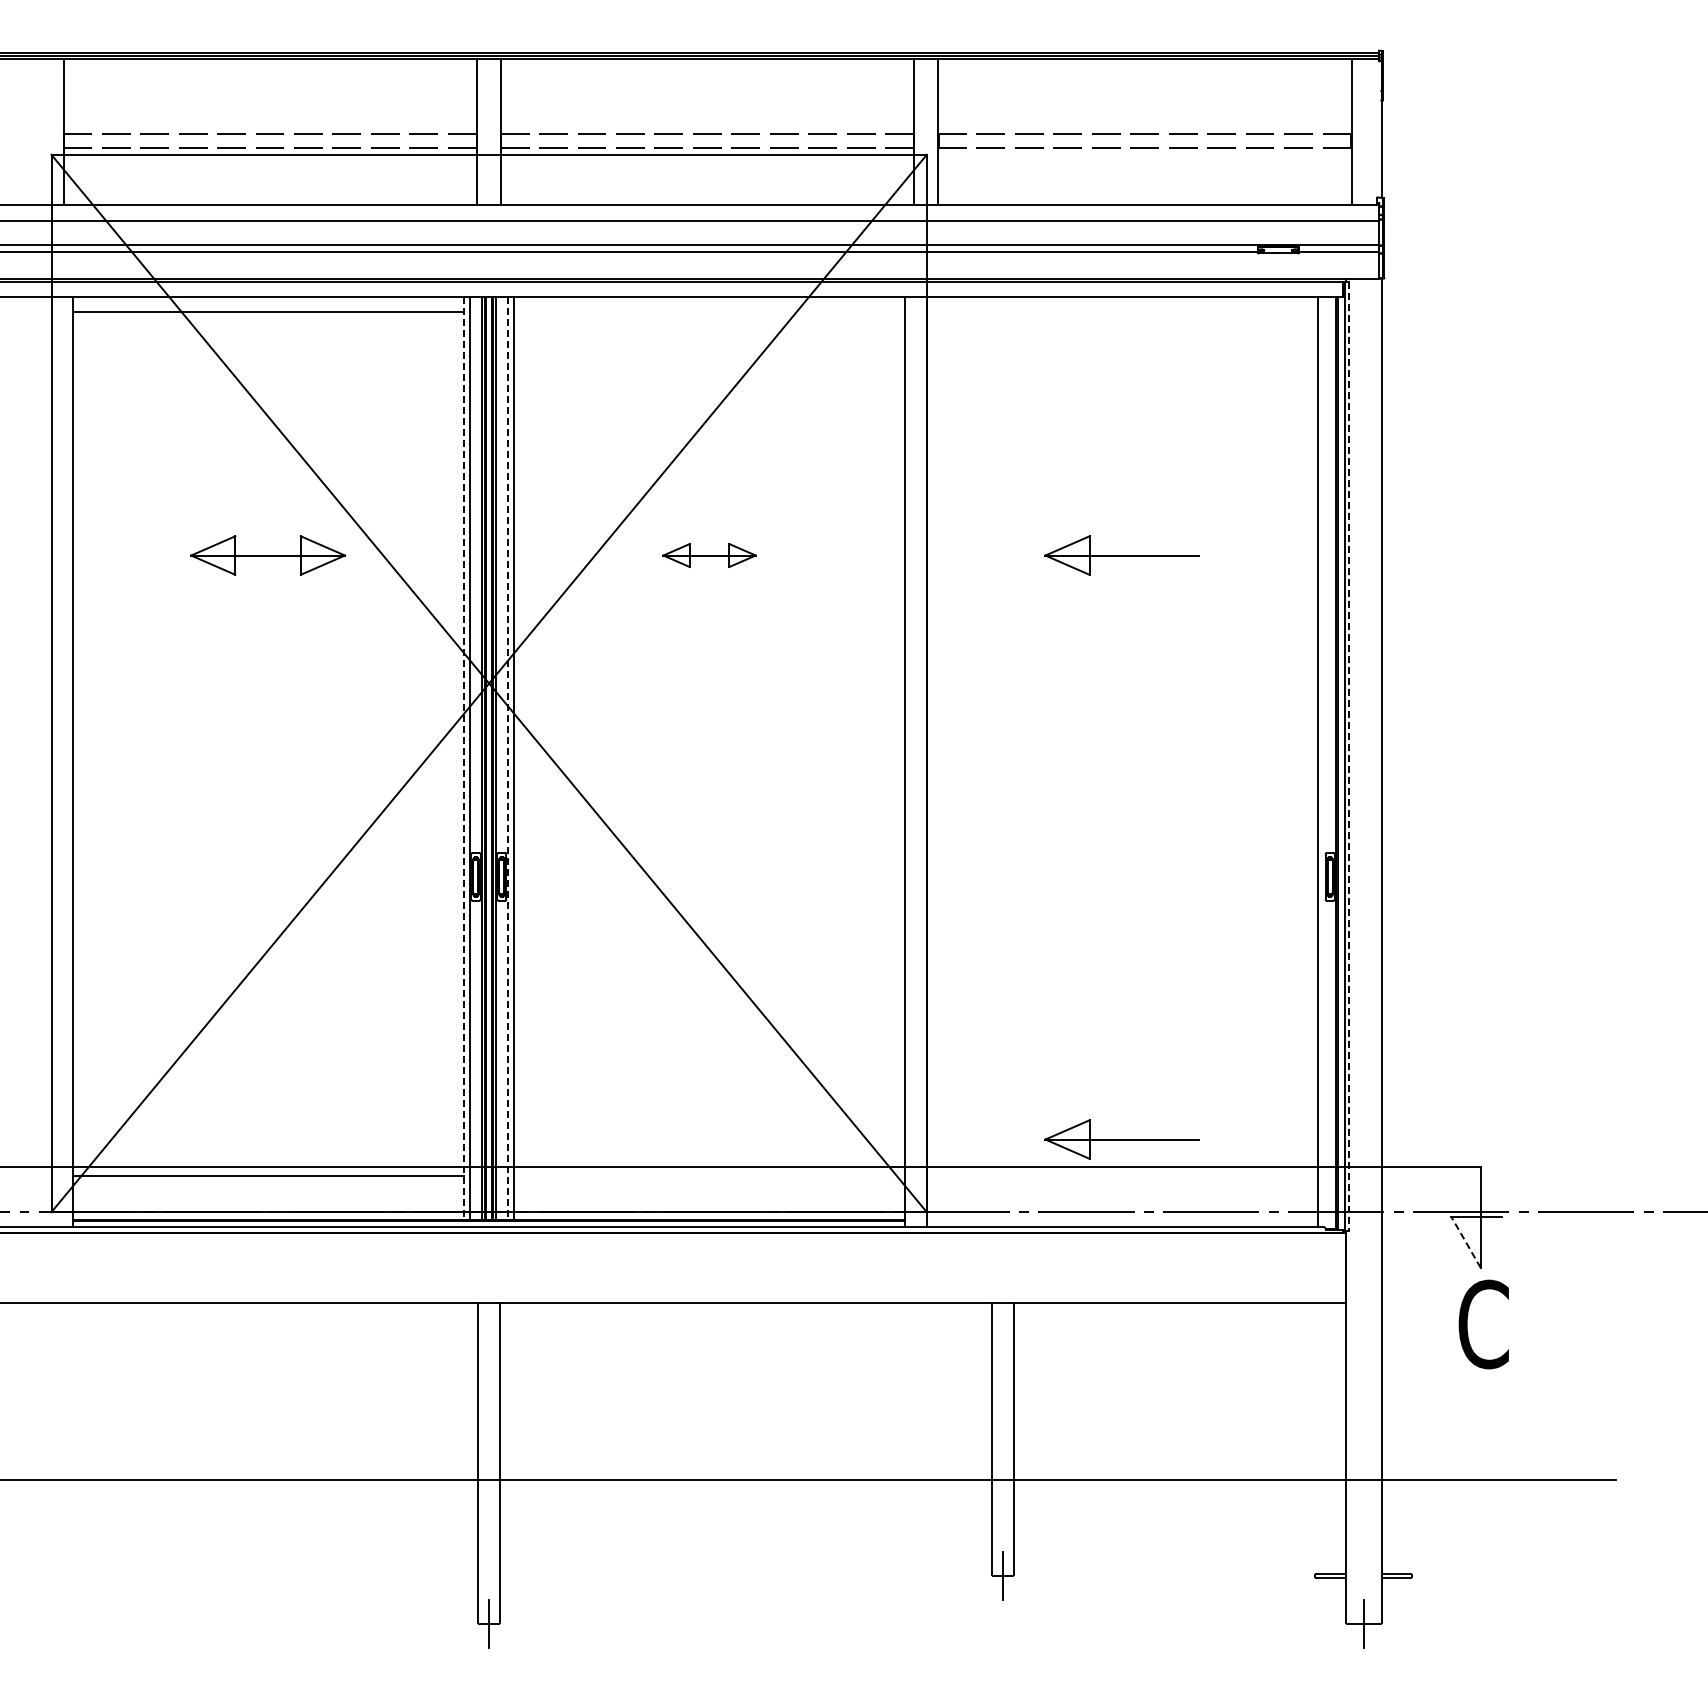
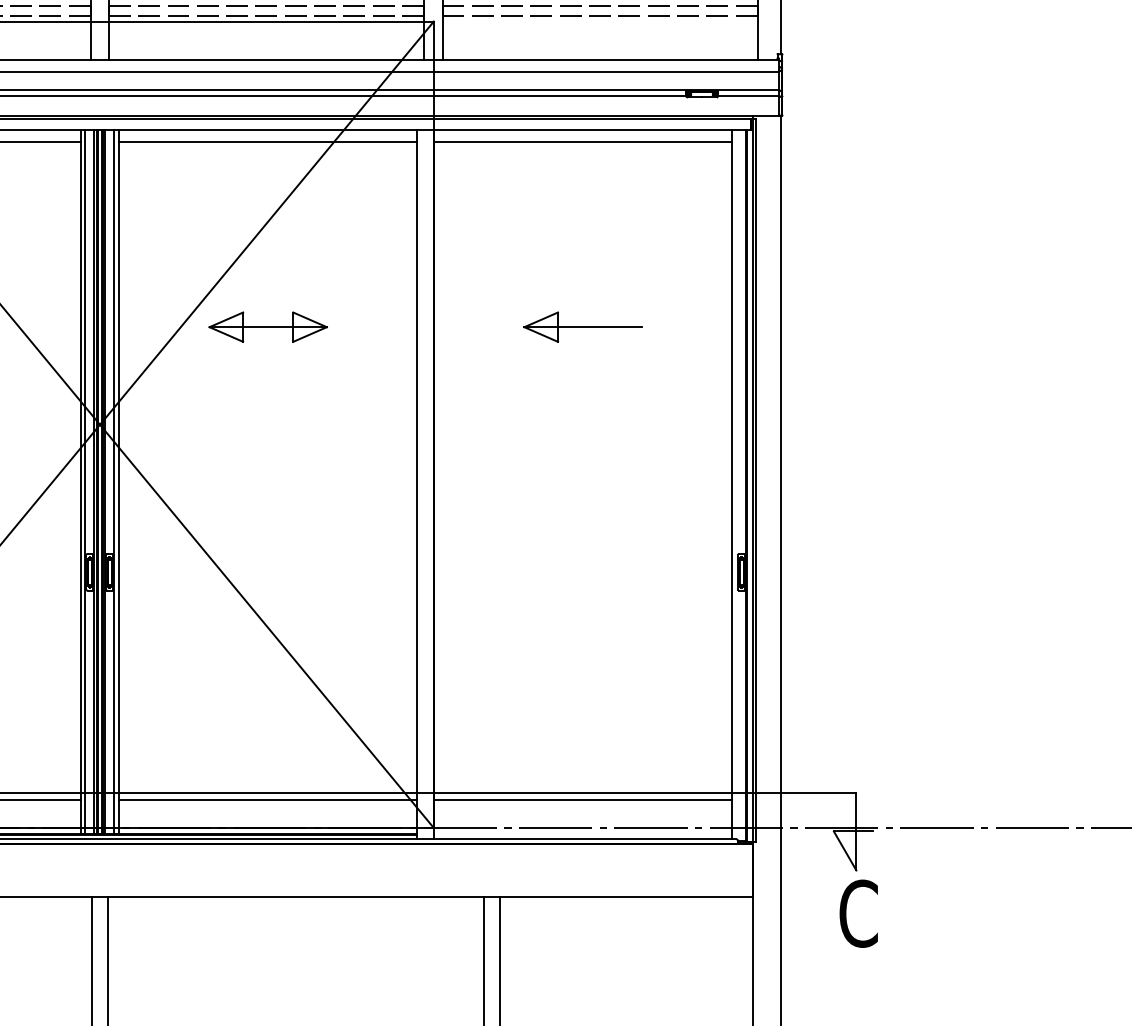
line: (709, 312) -> (268, 141), added
line: (1121, 312) -> (582, 141), added
part: (709, 555) -> (268, 327), size x1.67
line: (1349, 756) -> (756, 480), dashed -> solid
line: (463, 758) -> (80, 481), dashed -> solid
line: (507, 758) -> (114, 481), dashed -> solid
part: (1121, 1139) -> (582, 772), removed
line: (709, 1175) -> (268, 800), added
line: (1121, 1175) -> (582, 800), added
line: (1465, 1242) -> (844, 851), dashed -> solid

